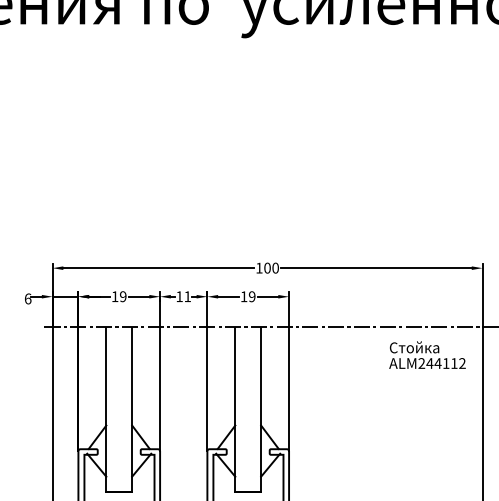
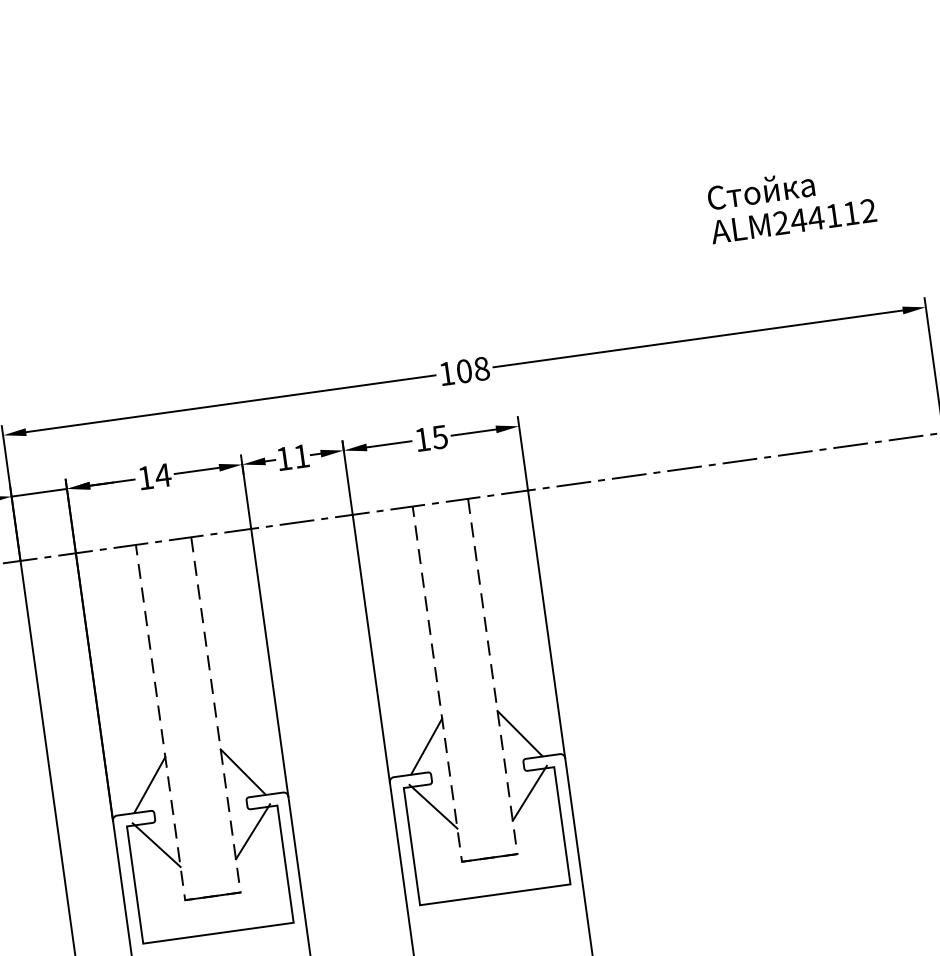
text: (275, 268) -> (481, 369), 100 -> 108
text: (122, 296) -> (161, 475), 19 -> 14
text: (251, 296) -> (438, 436), 19 -> 15
text: (427, 354) -> (790, 202), moved
line: (119, 492) -> (213, 896), solid -> dashed
line: (248, 492) -> (490, 858), solid -> dashed

